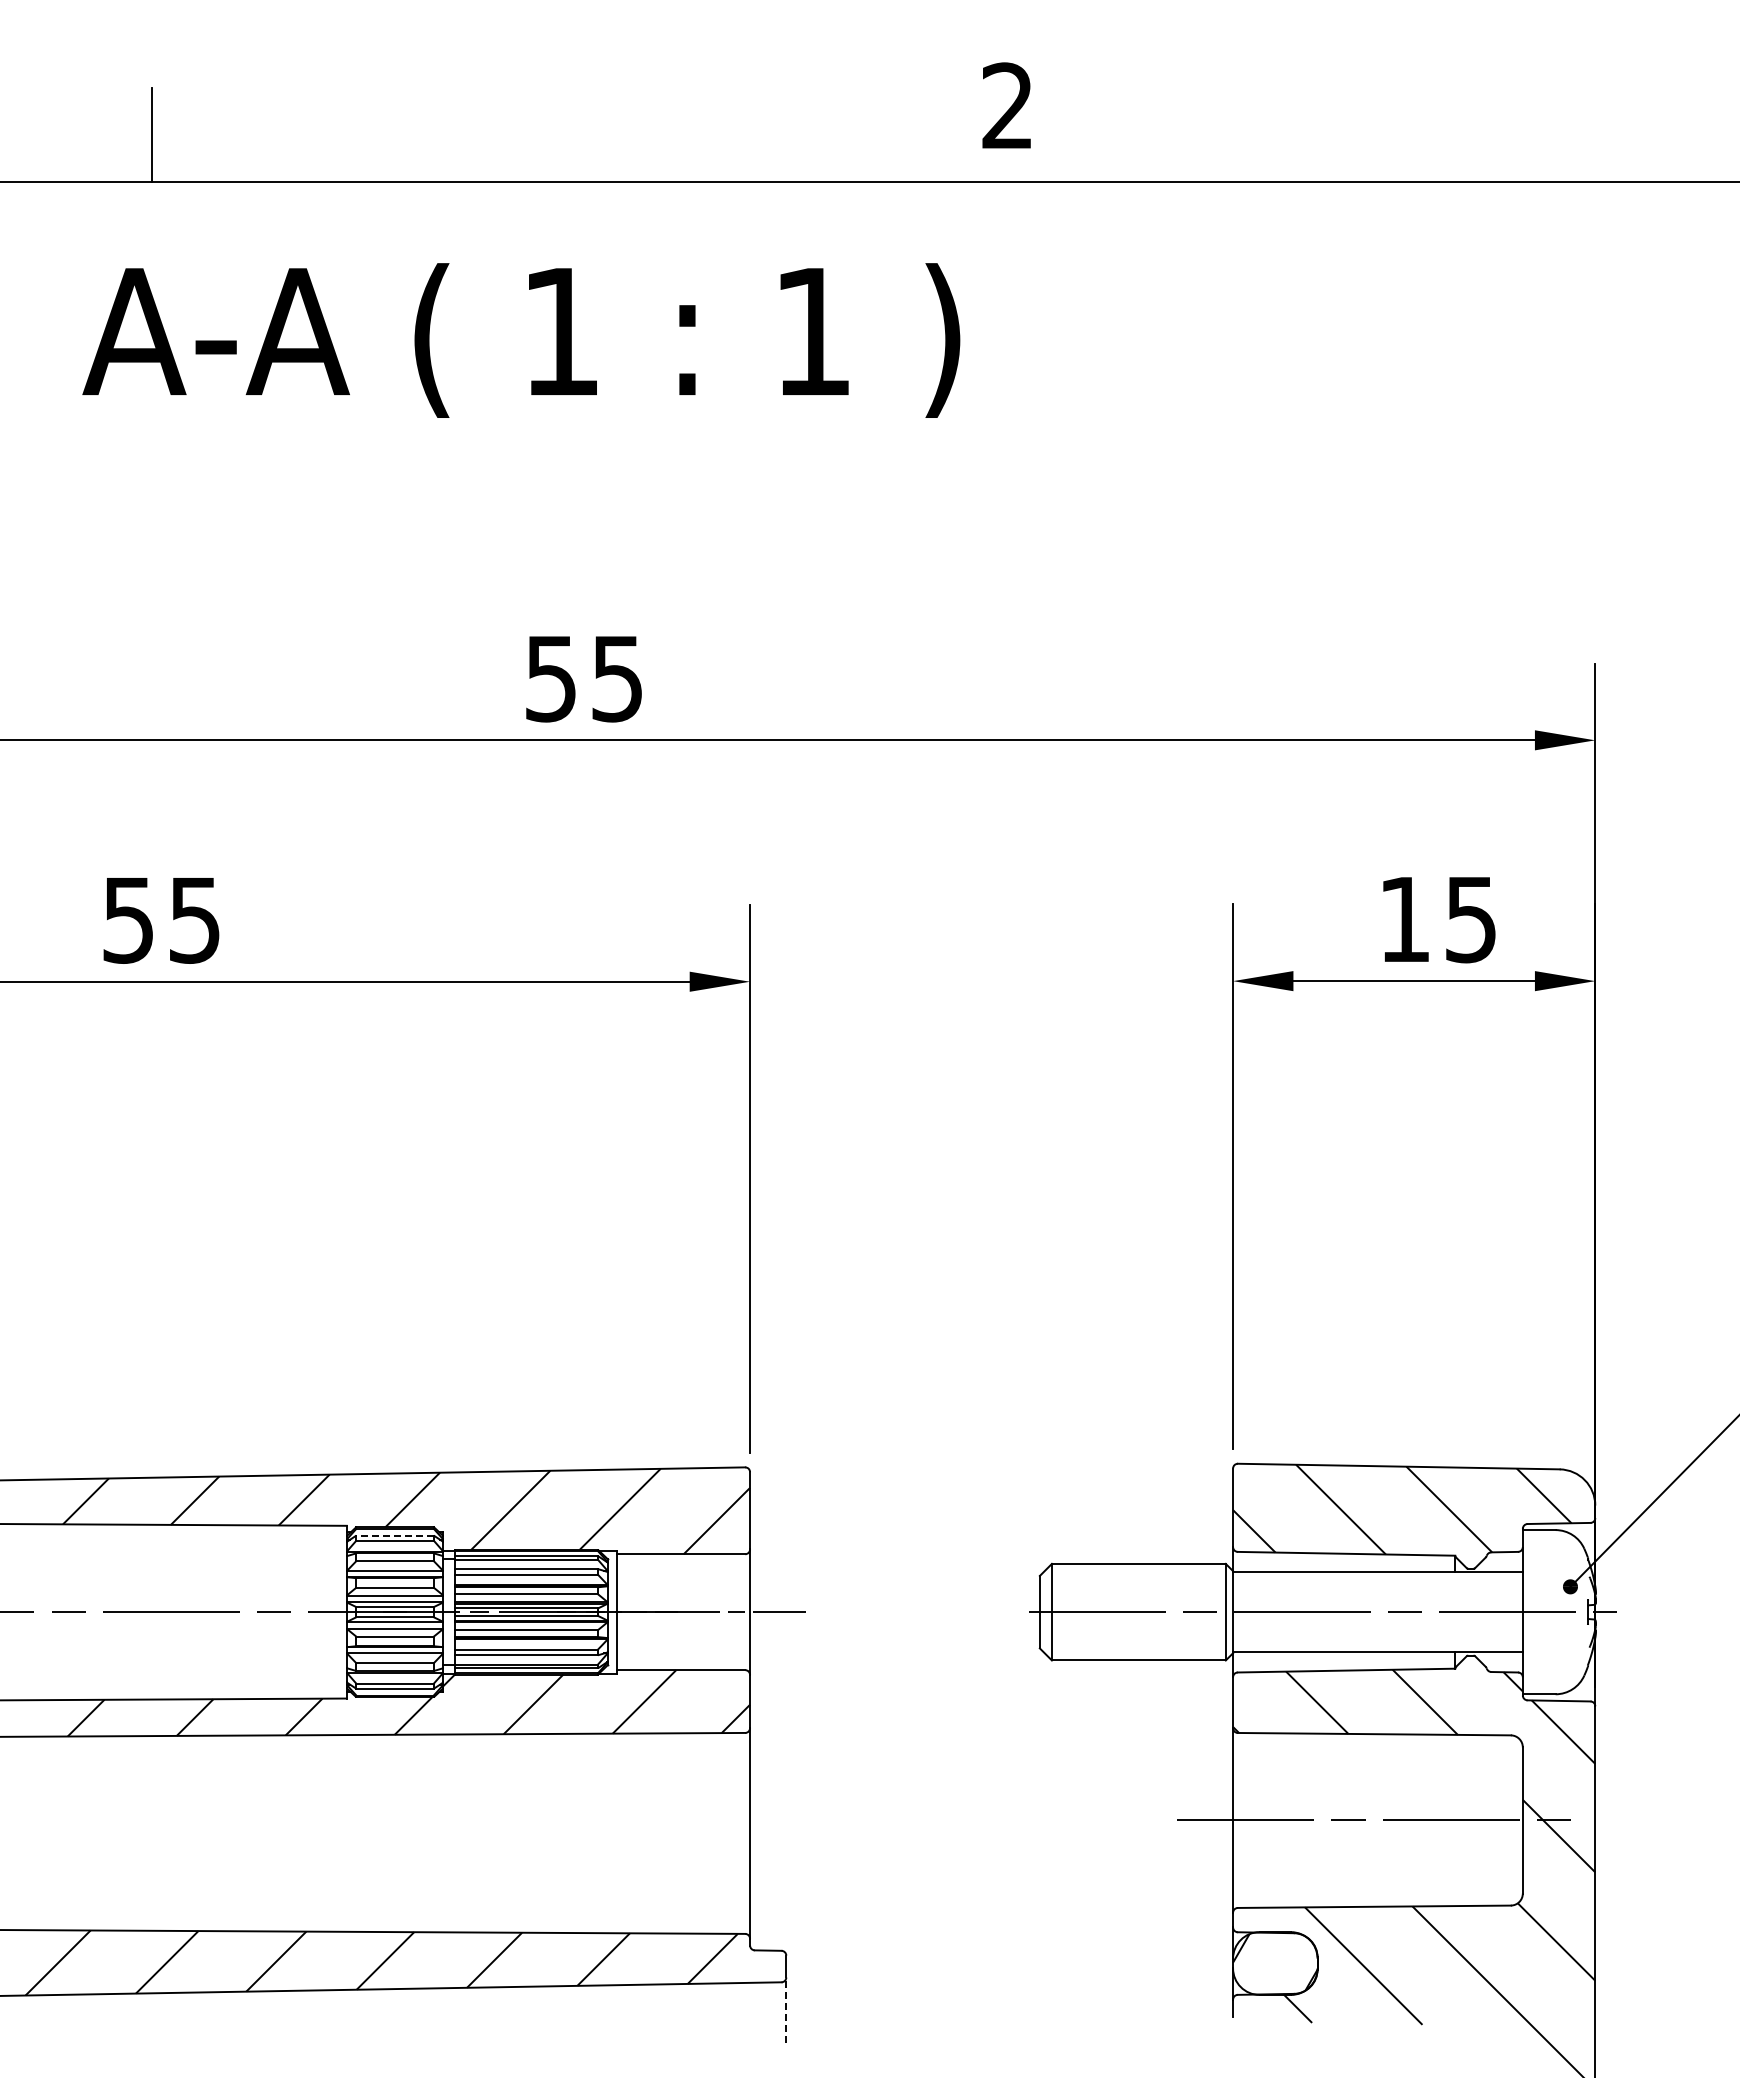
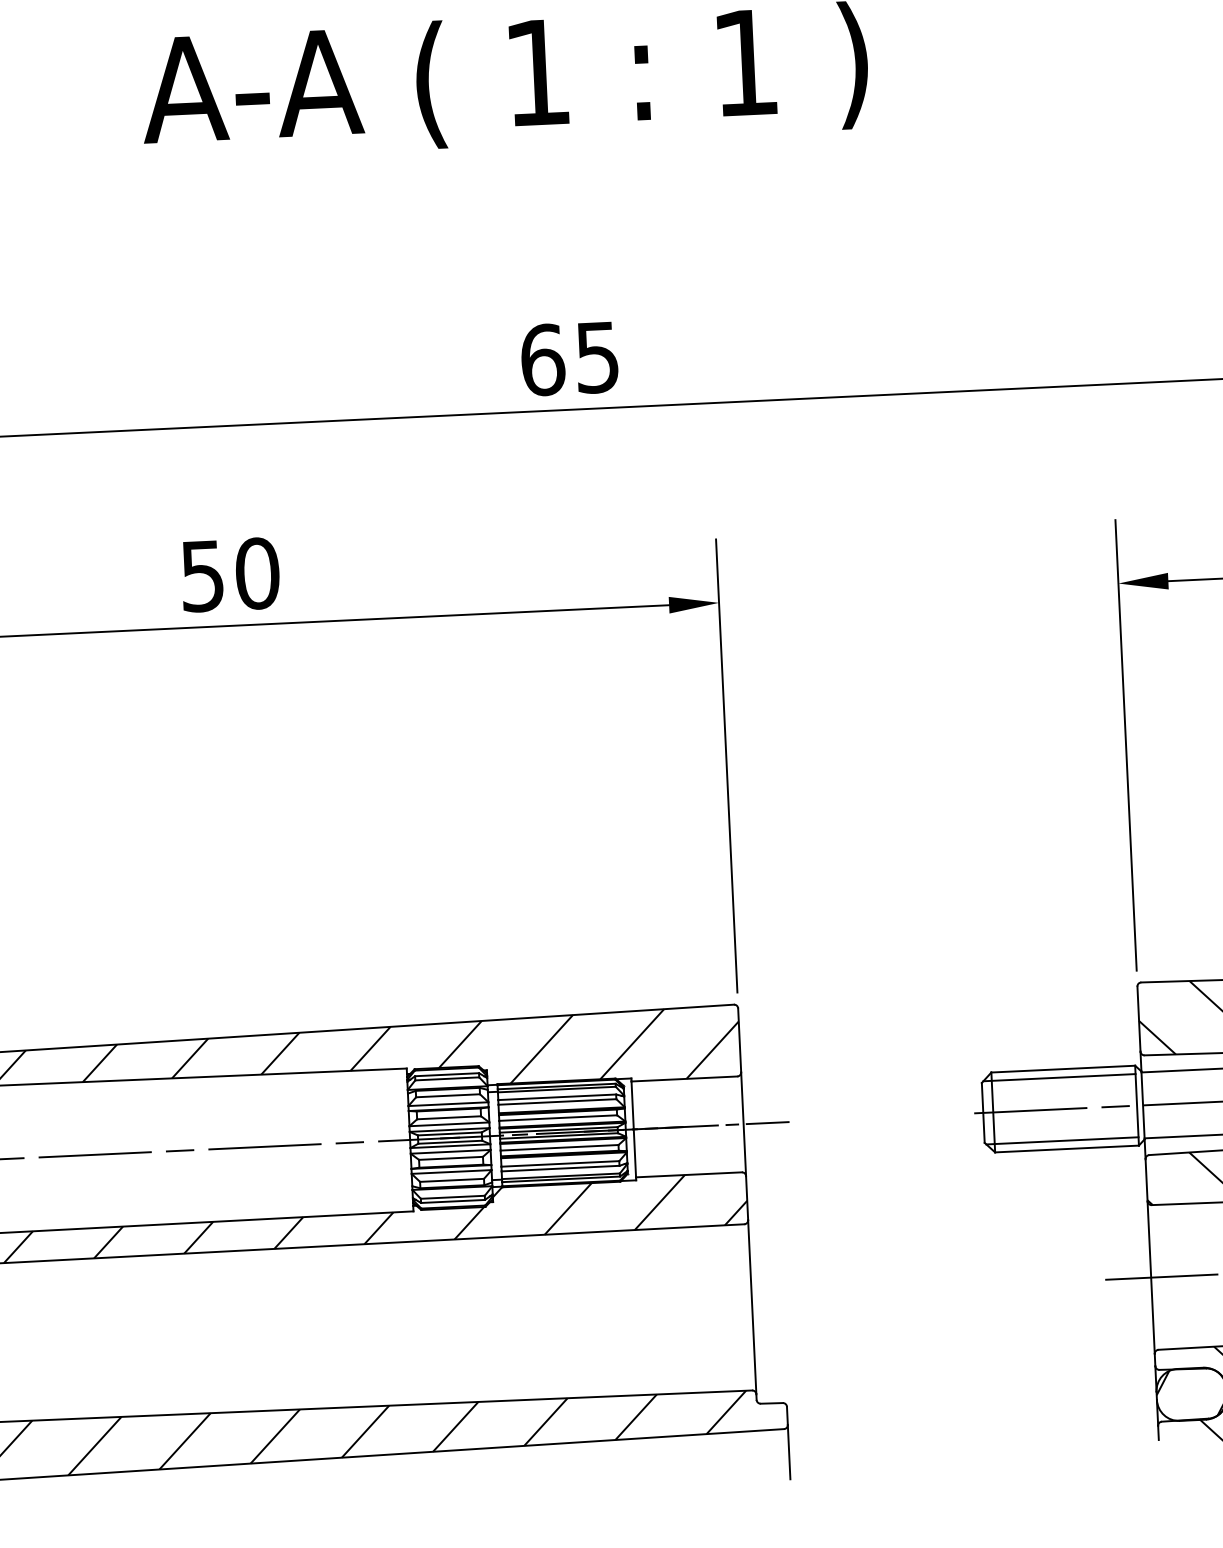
text: (551, 678) -> (542, 359), 55 -> 65
text: (195, 919) -> (257, 573), 55 -> 50
line: (395, 1535) -> (447, 1074), dashed -> solid
line: (1133, 1573) -> (1059, 1077), added
line: (1133, 1650) -> (1062, 1140), added
line: (786, 2010) -> (789, 1452), dashed -> solid

